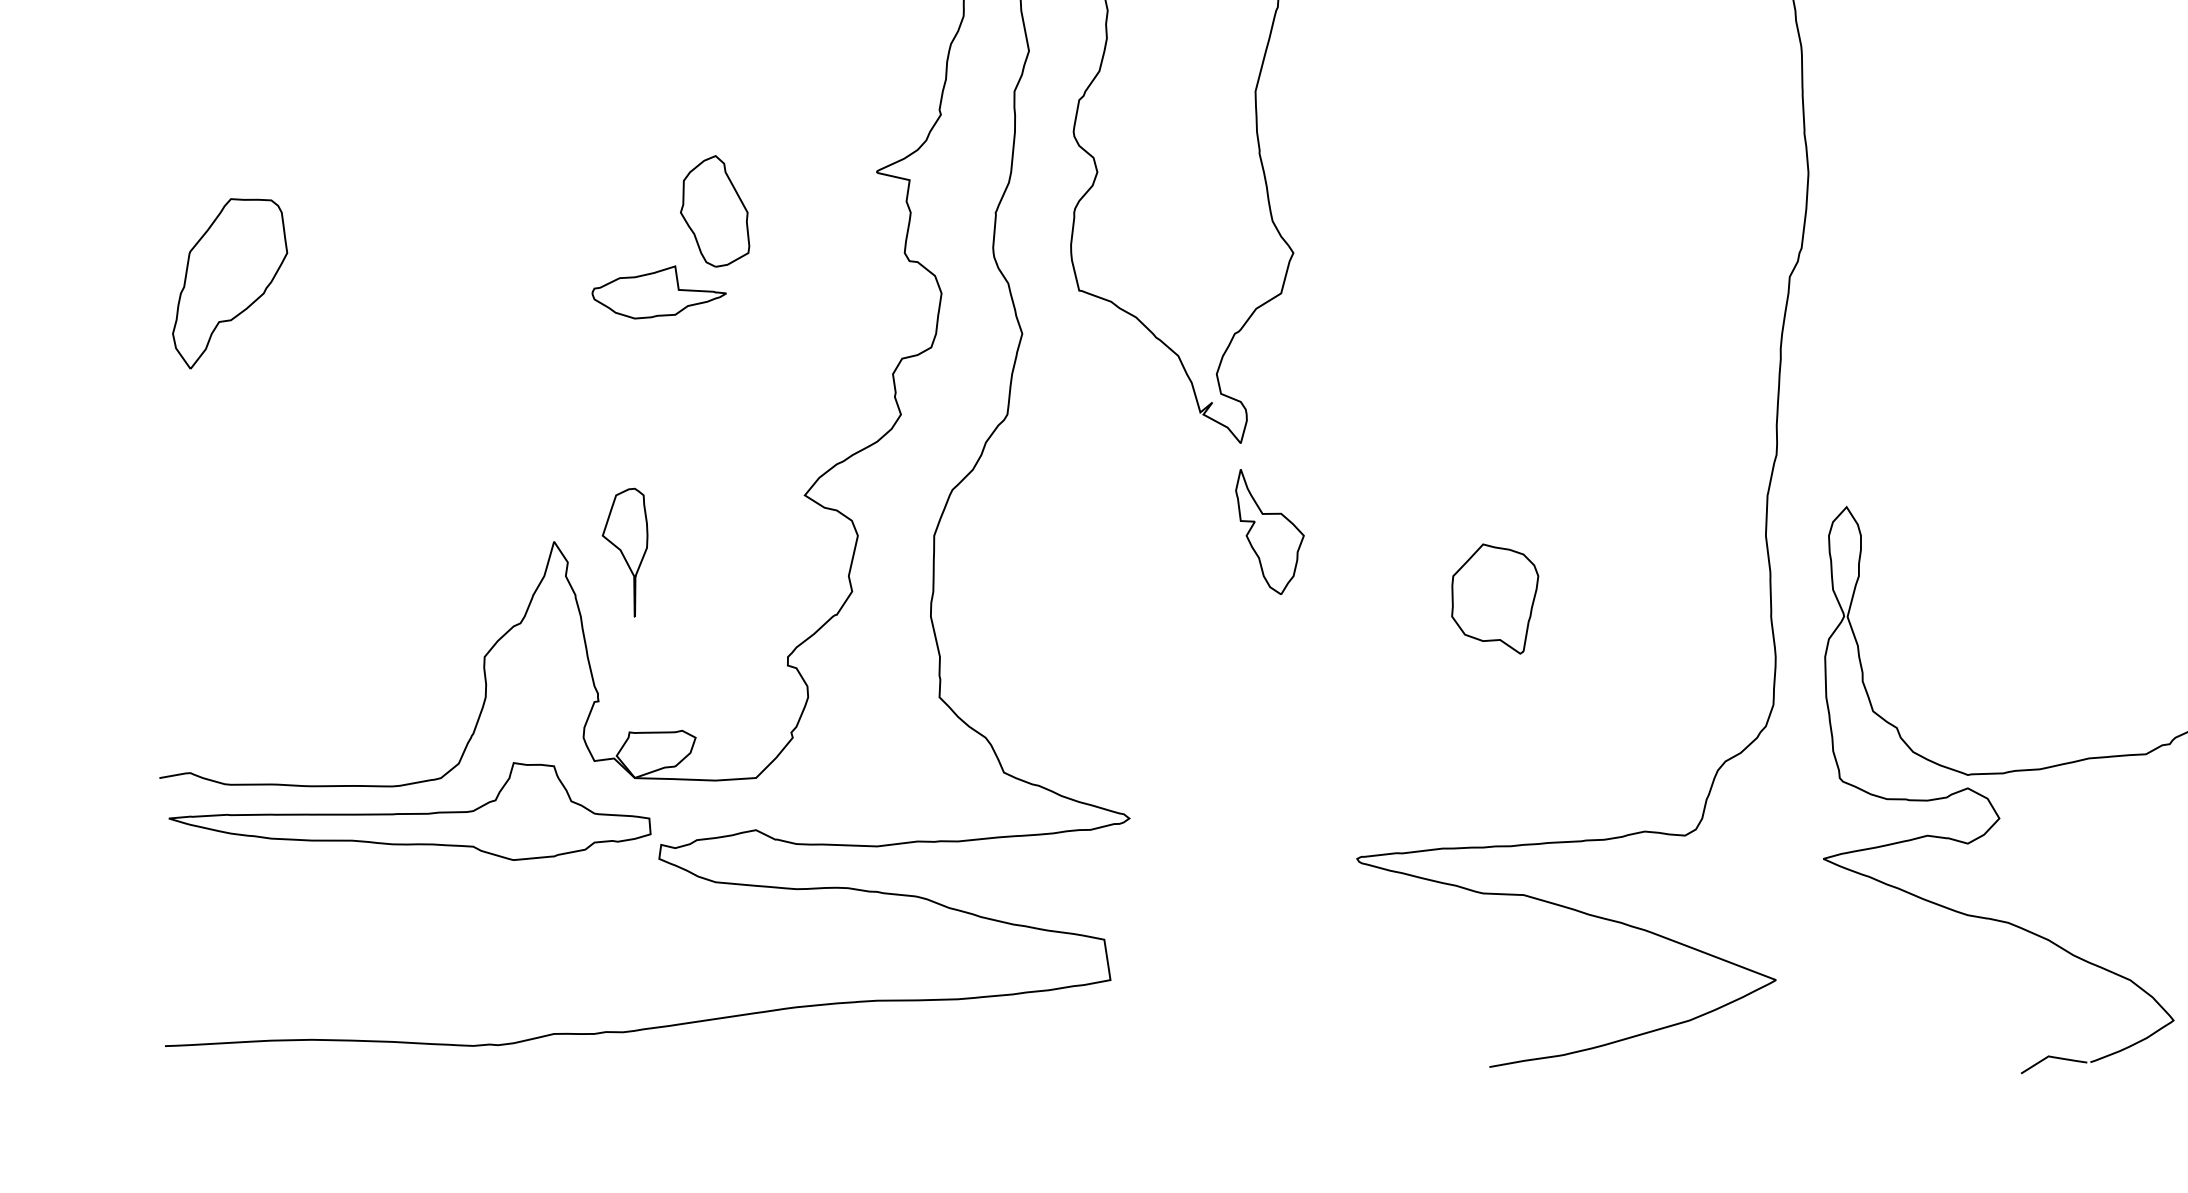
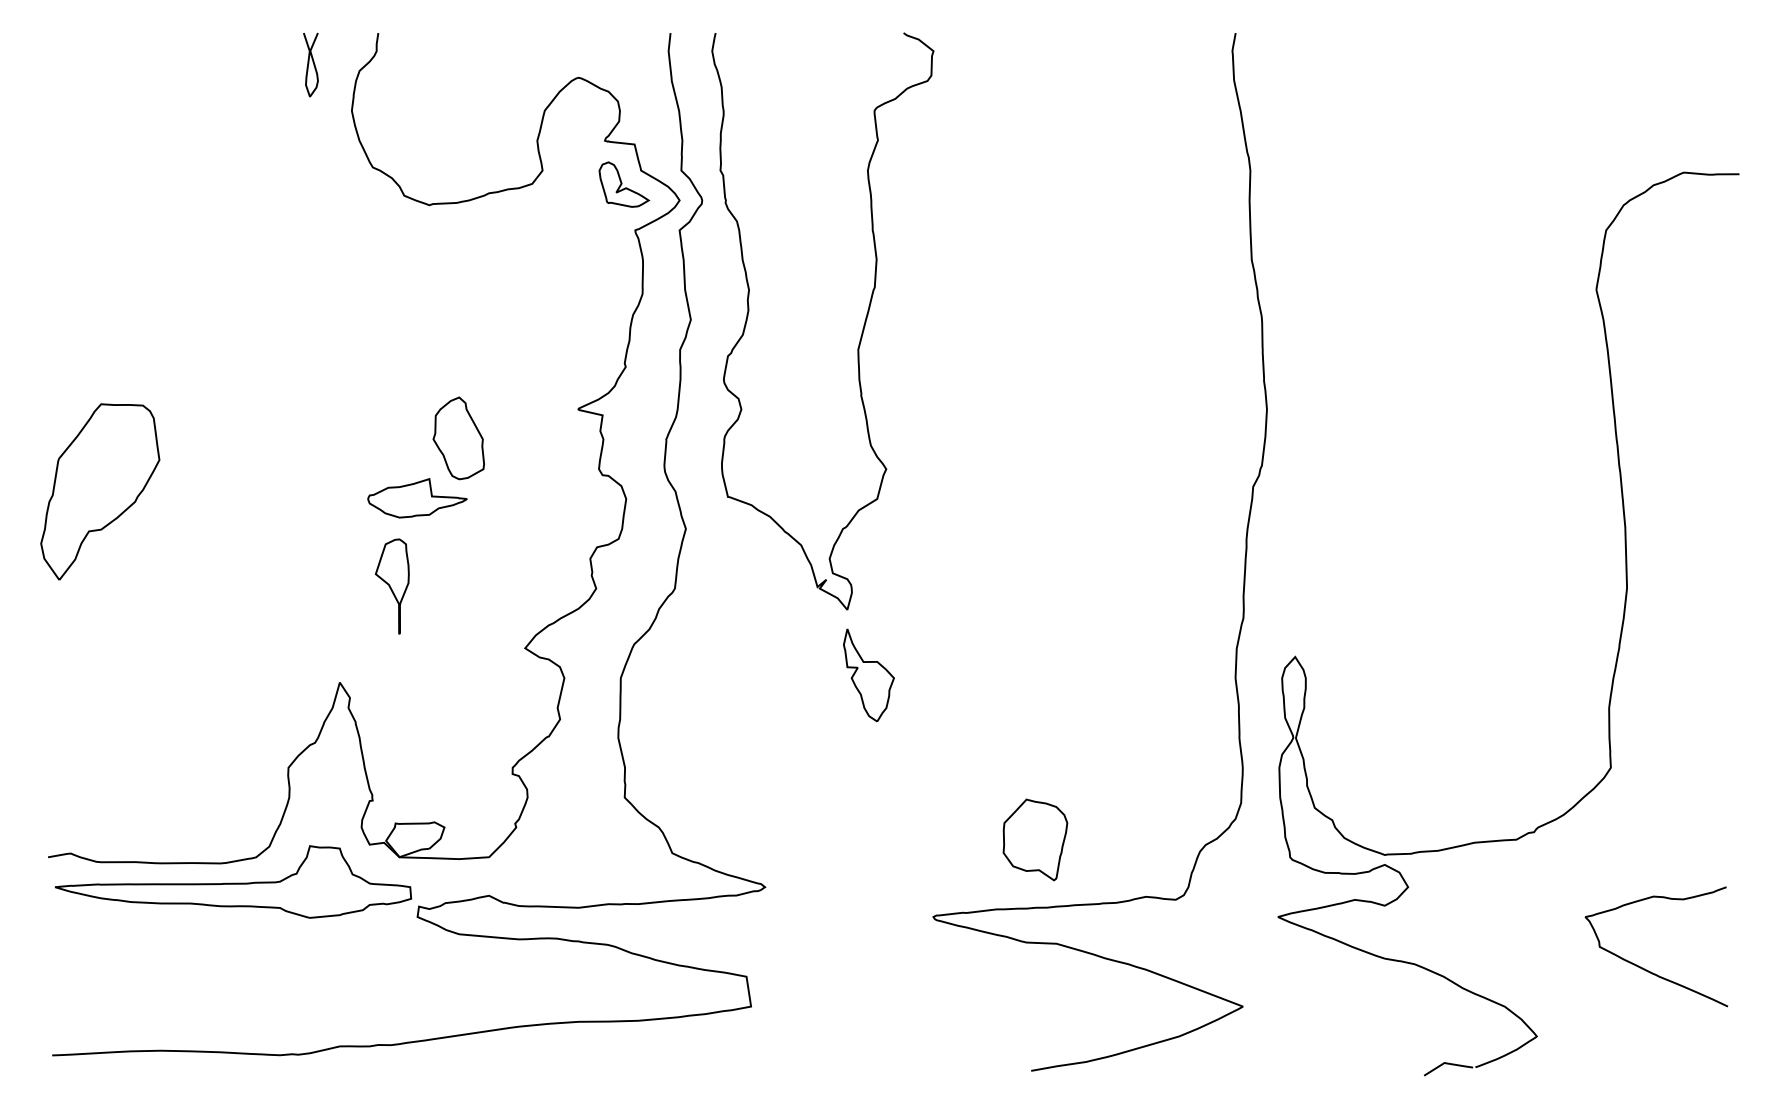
part: (230, 283) -> (100, 491), size x1.4
part: (624, 552) -> (391, 586), moved
part: (1495, 598) -> (1035, 839), moved

